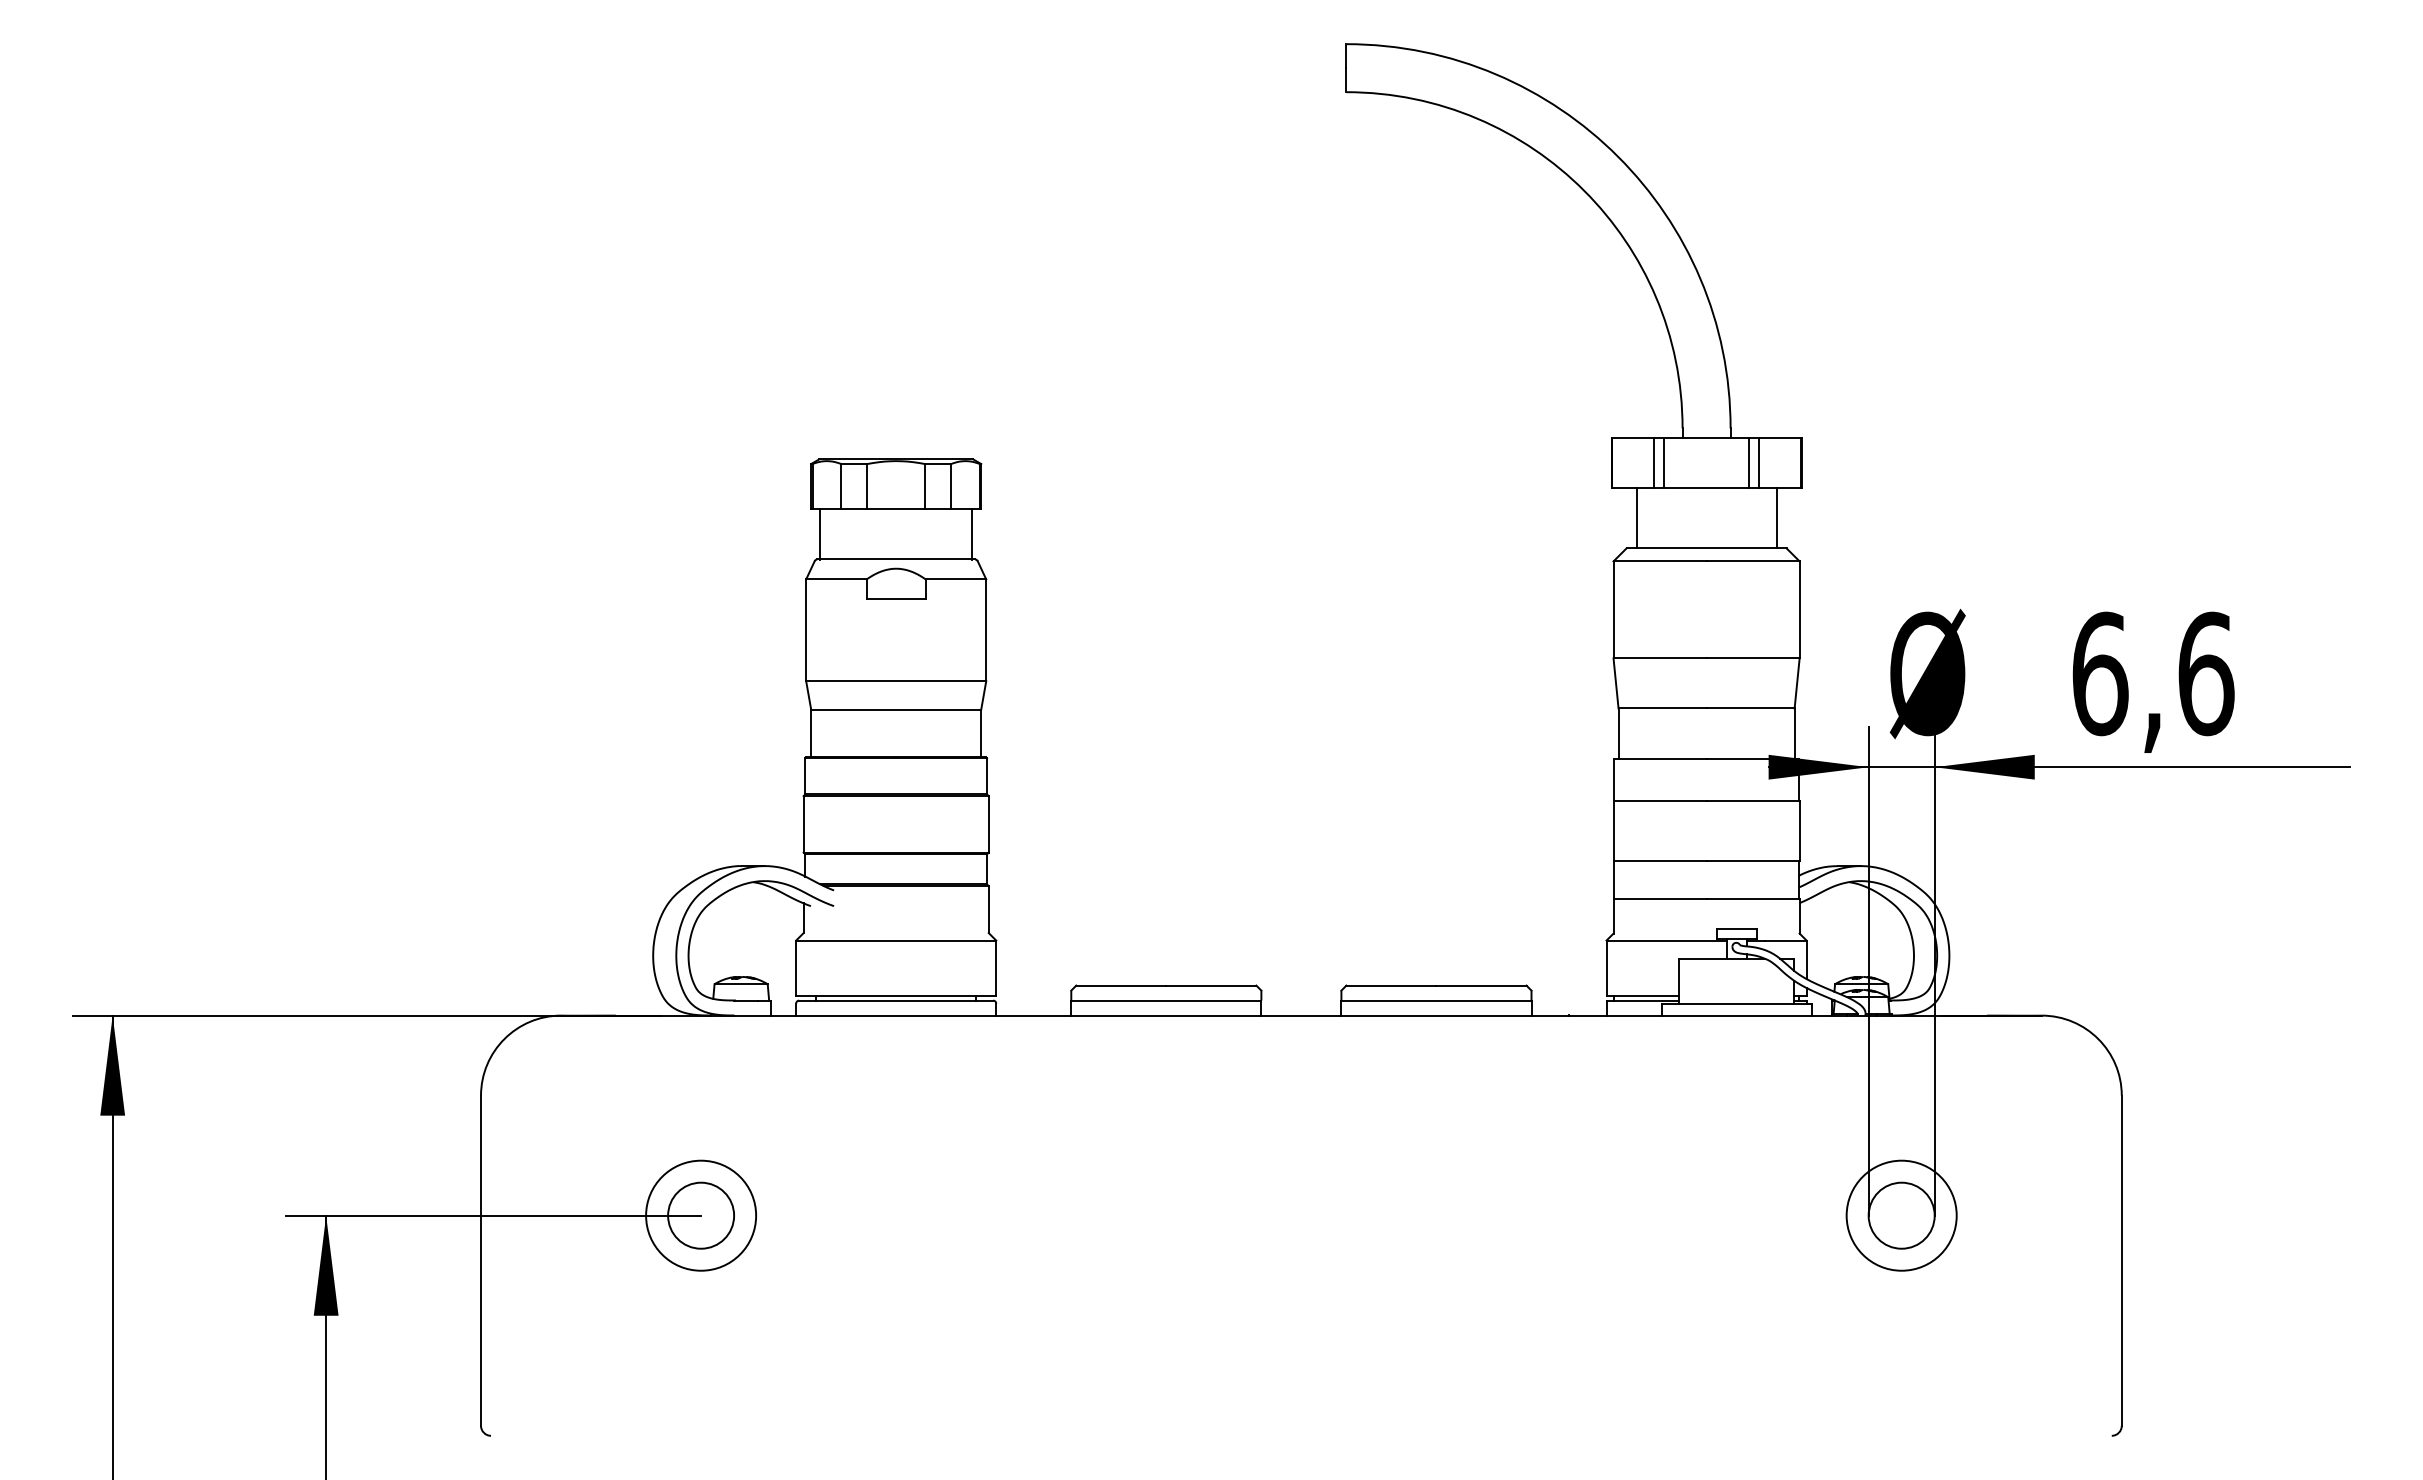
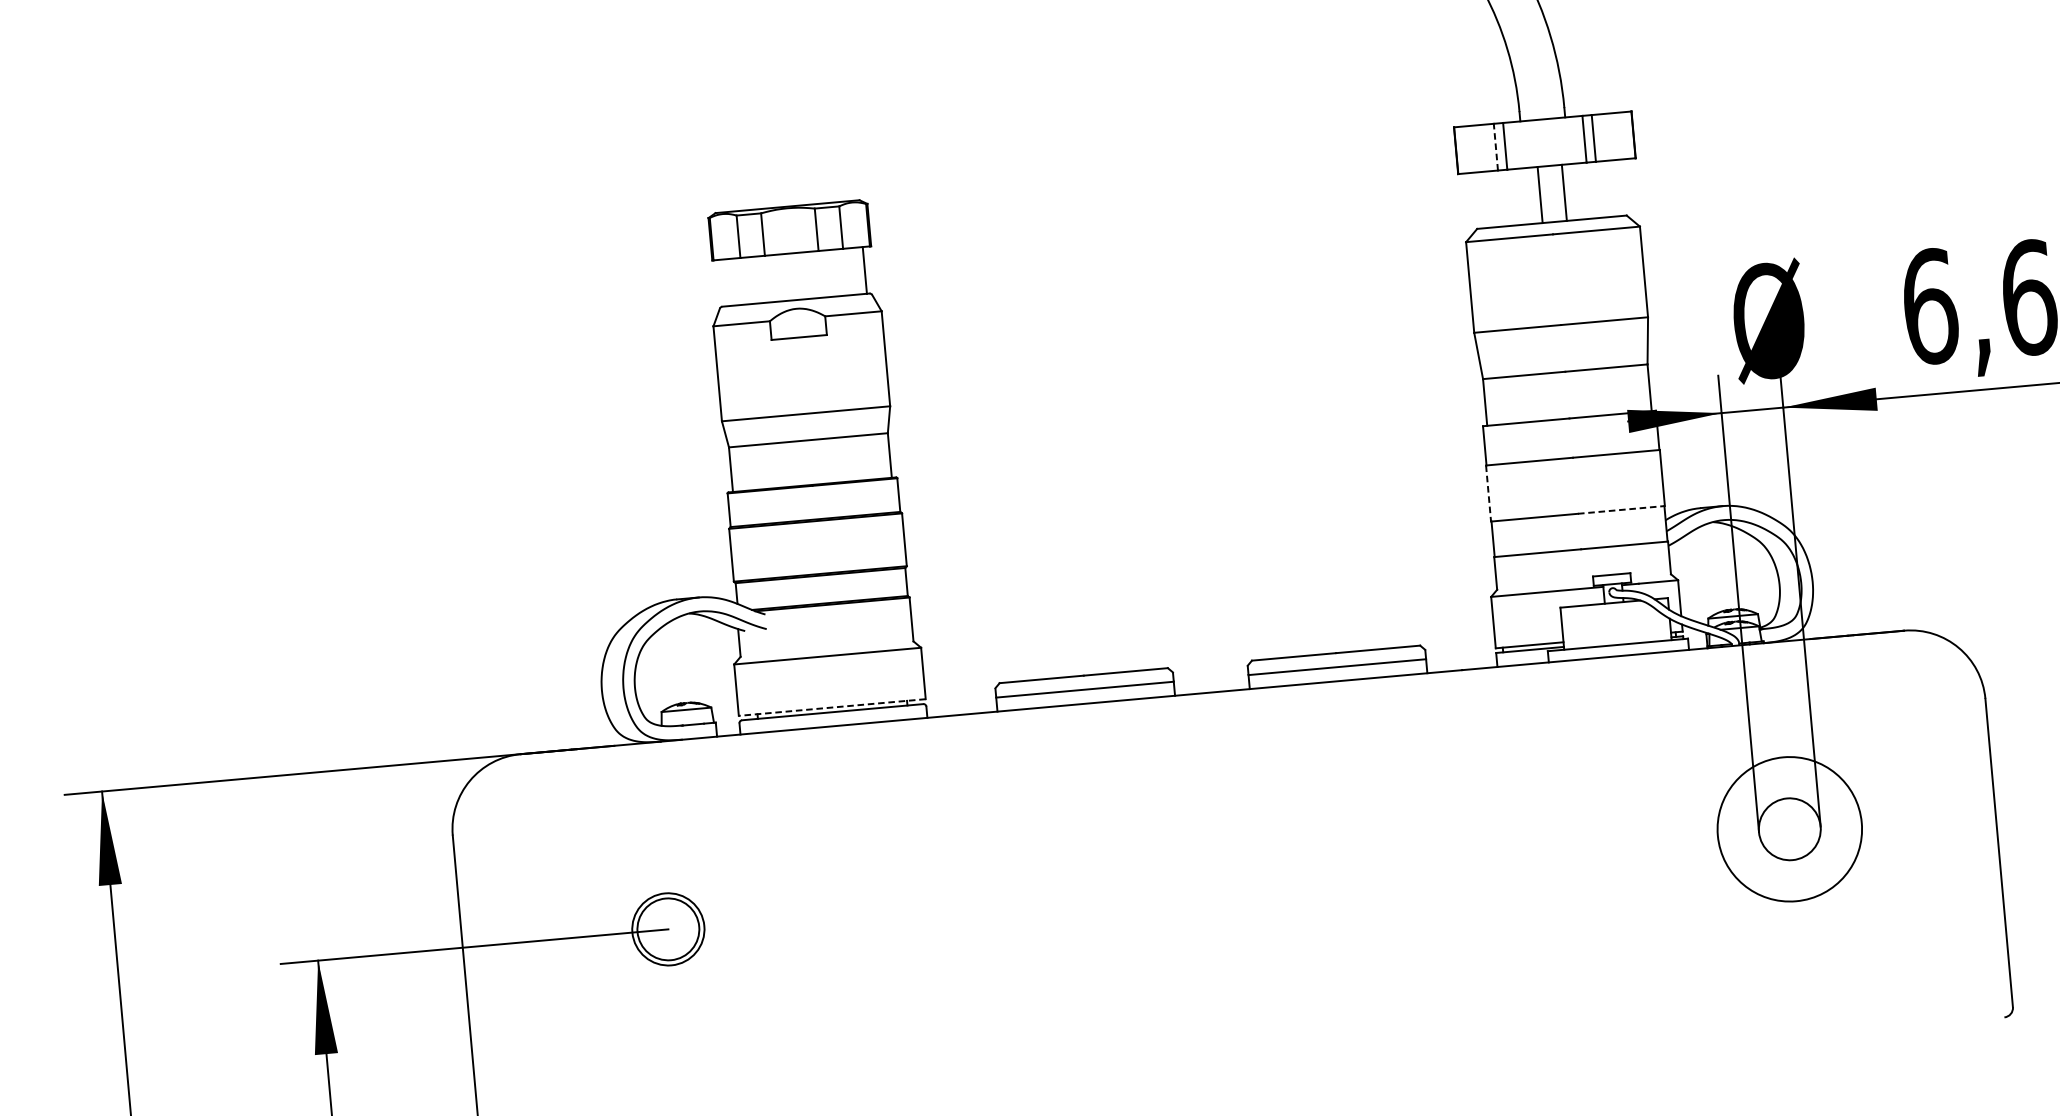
line: (1654, 462) -> (1496, 146), solid -> dashed
line: (1636, 518) -> (1564, 192), moved
line: (1776, 518) -> (1540, 195), moved
line: (820, 534) -> (723, 283), removed
line: (1613, 831) -> (1488, 494), solid -> dashed
line: (1753, 860) -> (1621, 509), solid -> dashed
line: (895, 995) -> (831, 707), solid -> dashed
circle: (701, 1215) -> (668, 929), size x0.7
circle: (1901, 1215) -> (1789, 829), size x1.4

